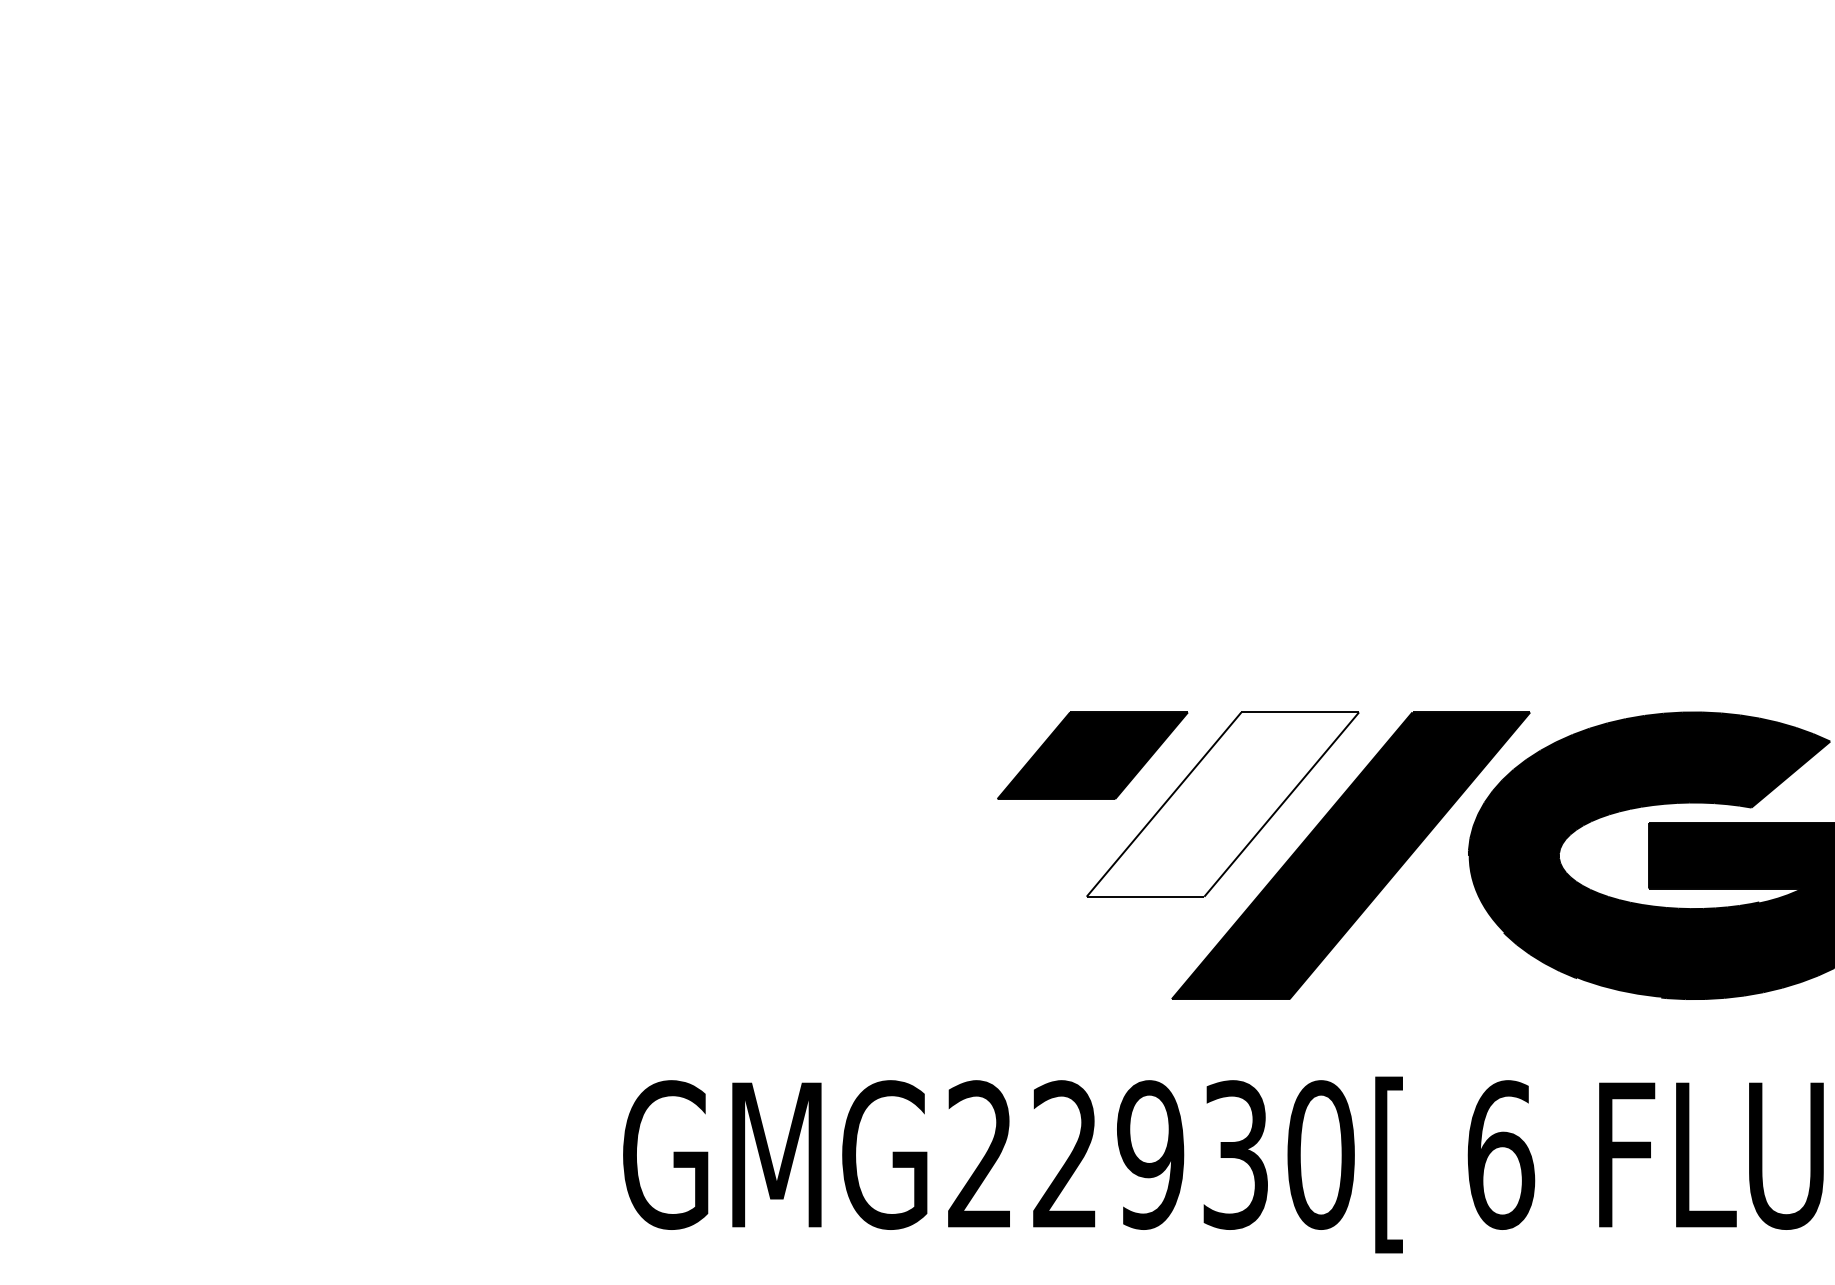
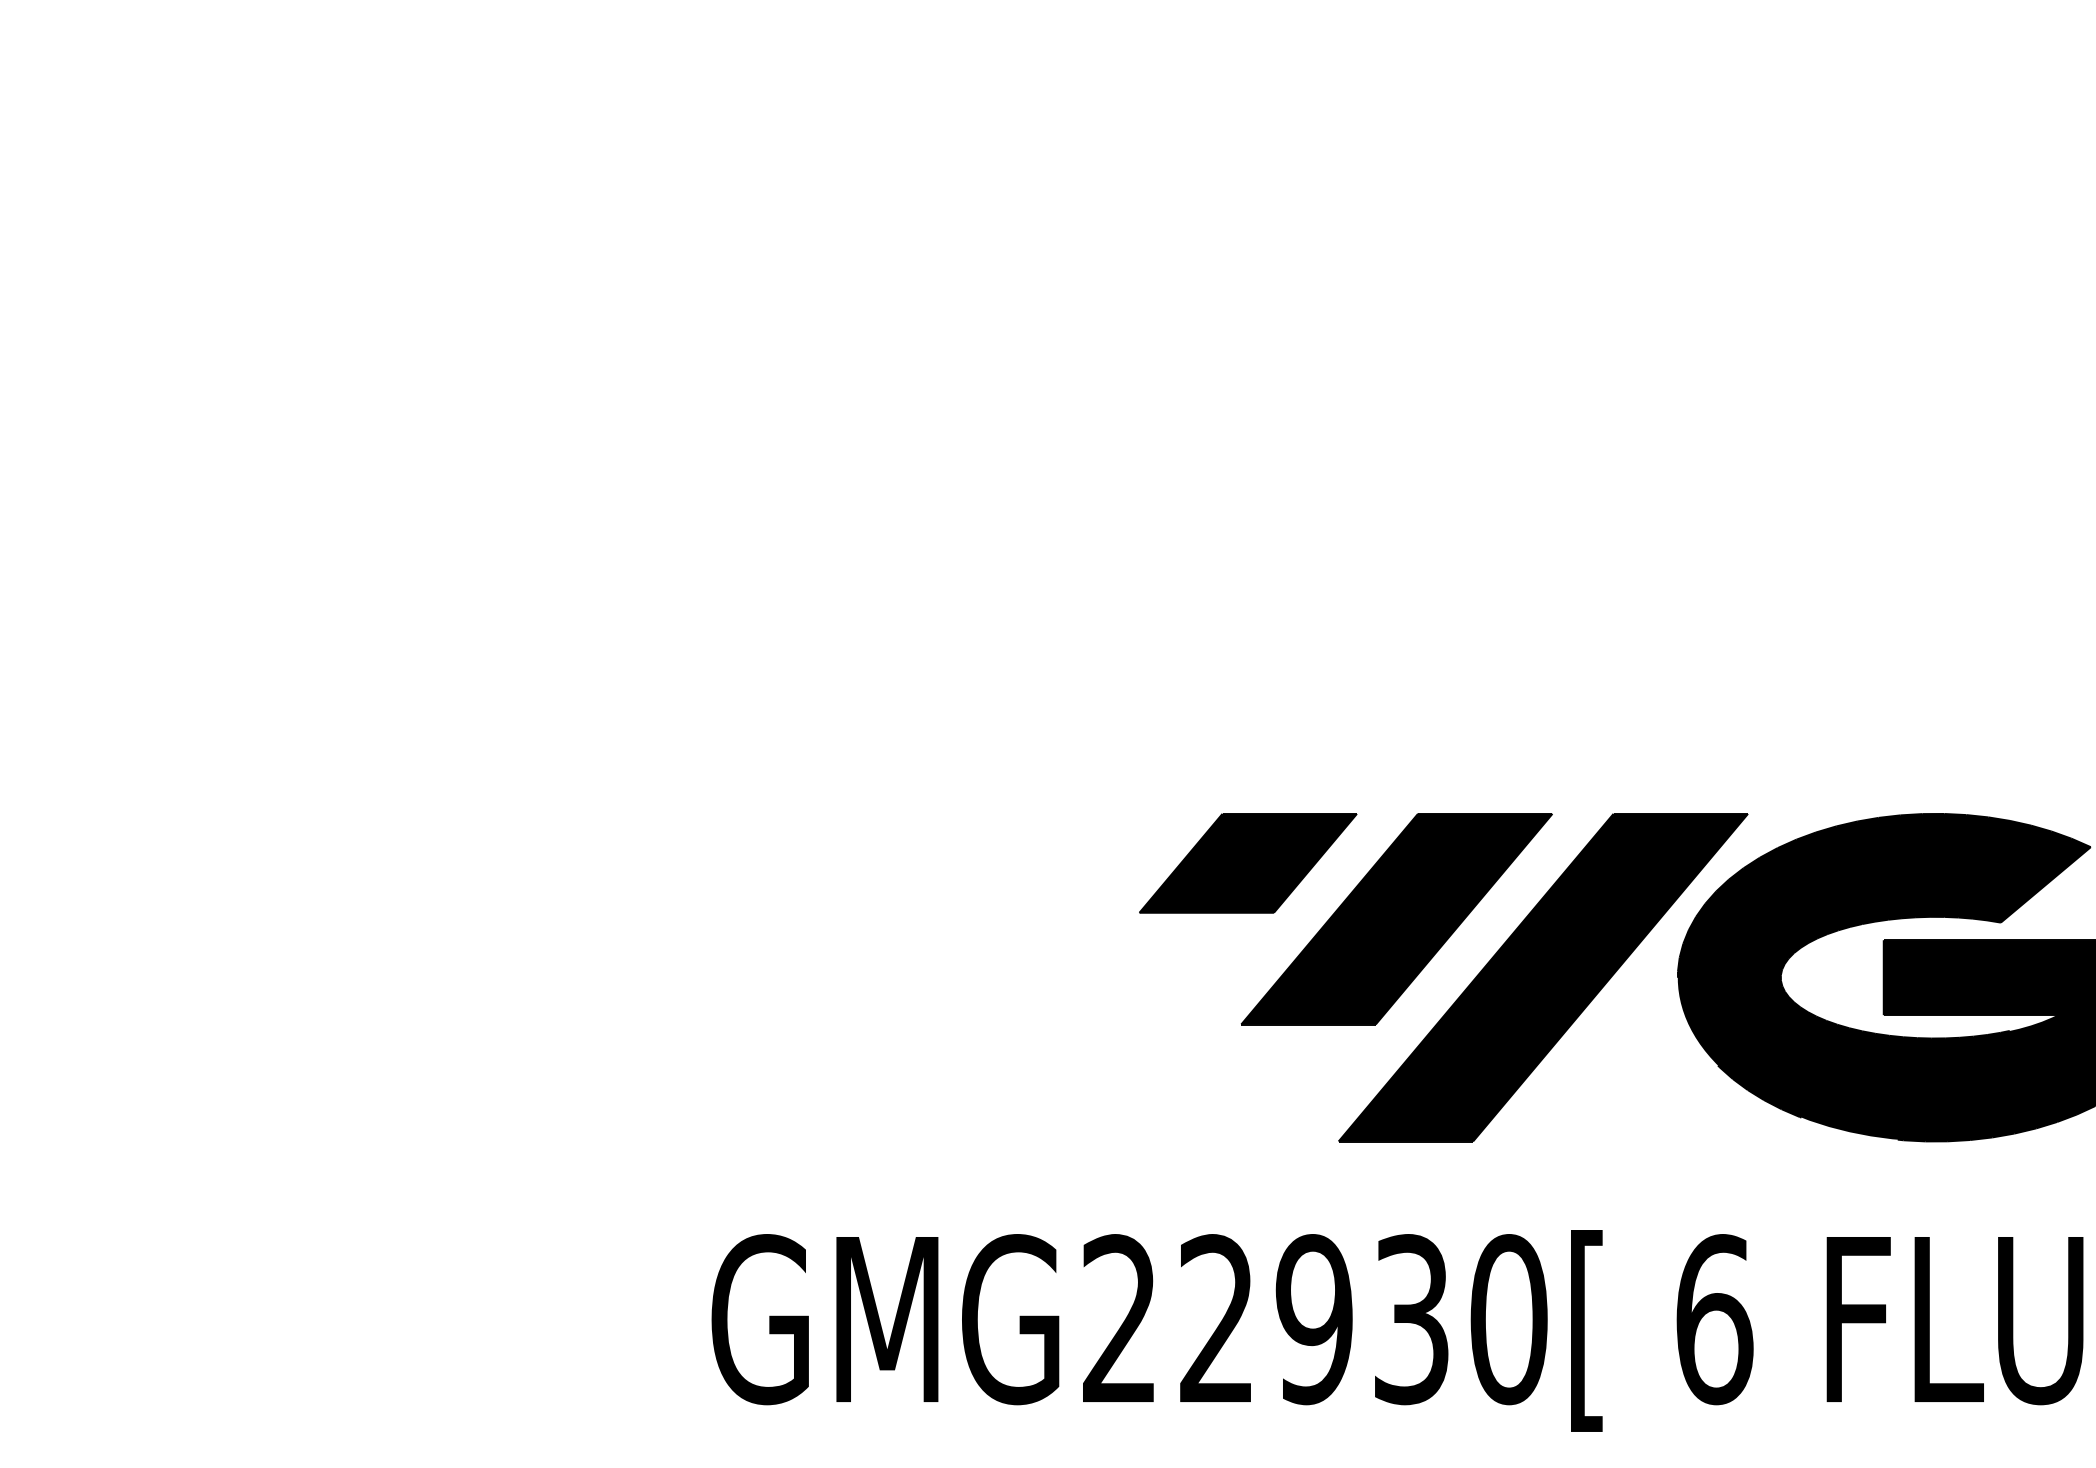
fill: (1222, 804) -> (1396, 919), added

